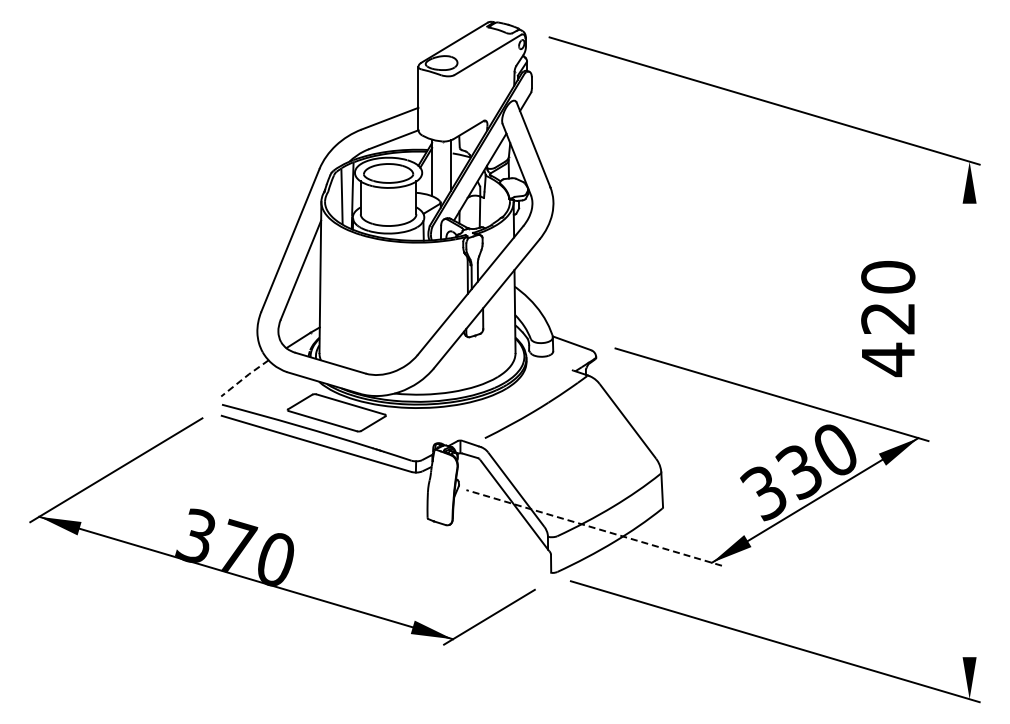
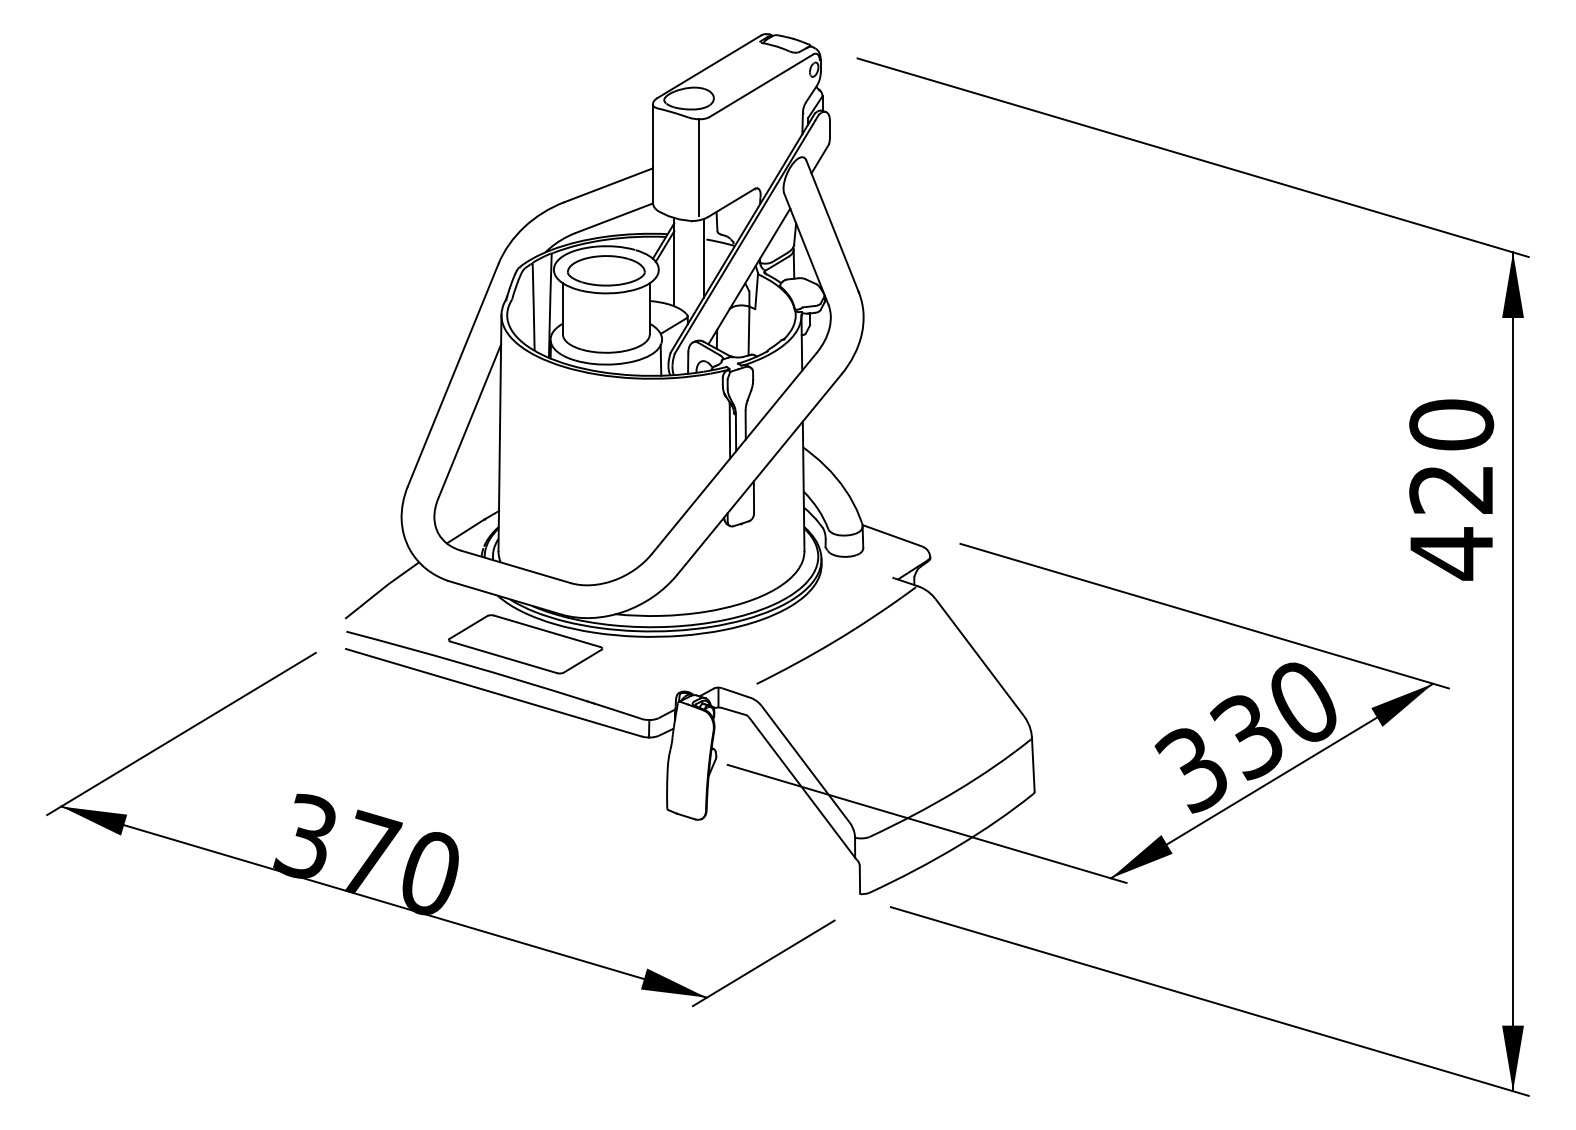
line: (448, 107) -> (699, 167), added
text: (888, 319) -> (1451, 490), moved
line: (245, 377) -> (383, 589), dashed -> solid
line: (969, 430) -> (1512, 671), added
line: (593, 527) -> (926, 823), dashed -> solid

